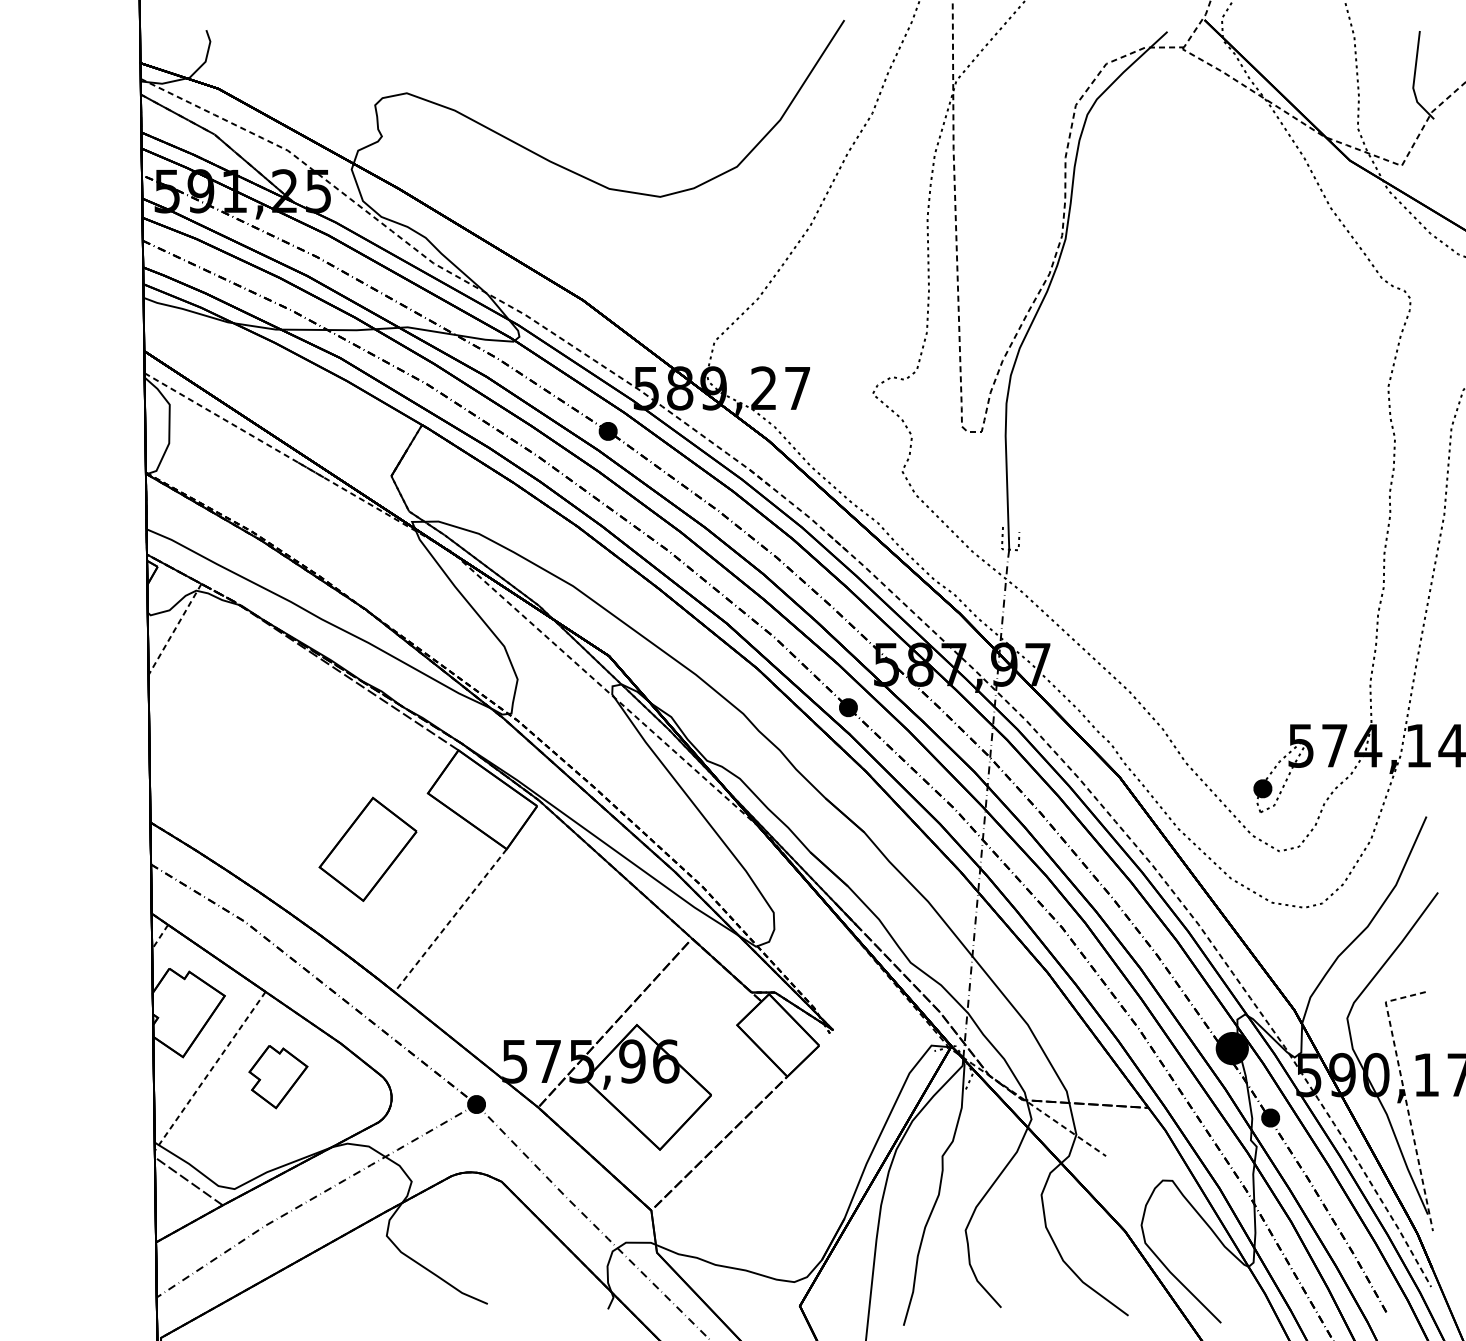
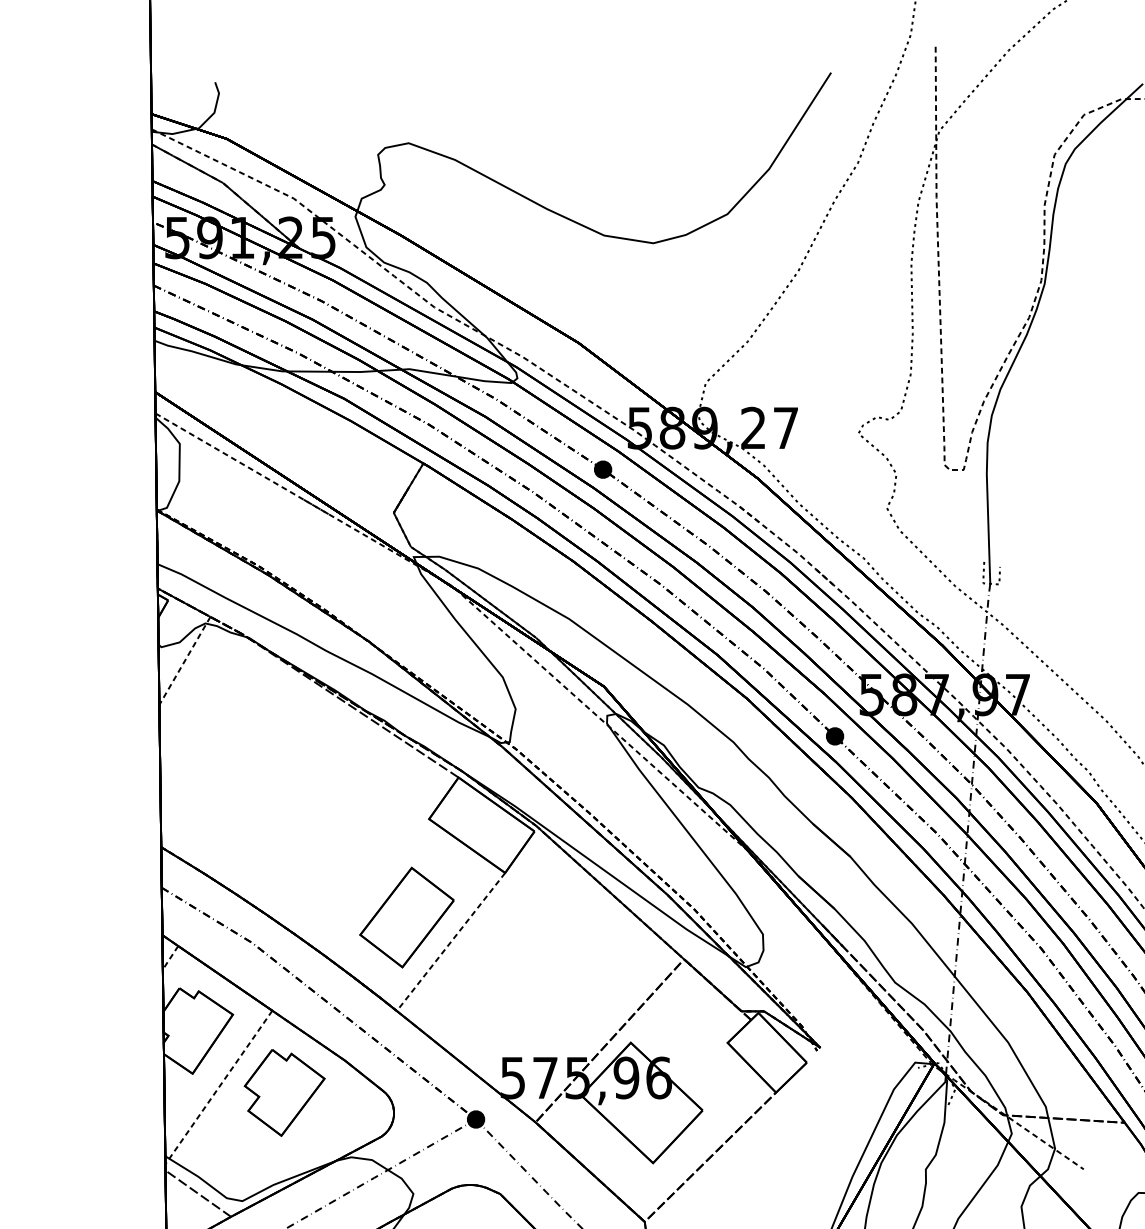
part: (367, 848) -> (406, 916), moved
part: (278, 1076) -> (284, 1092), size x1.43

